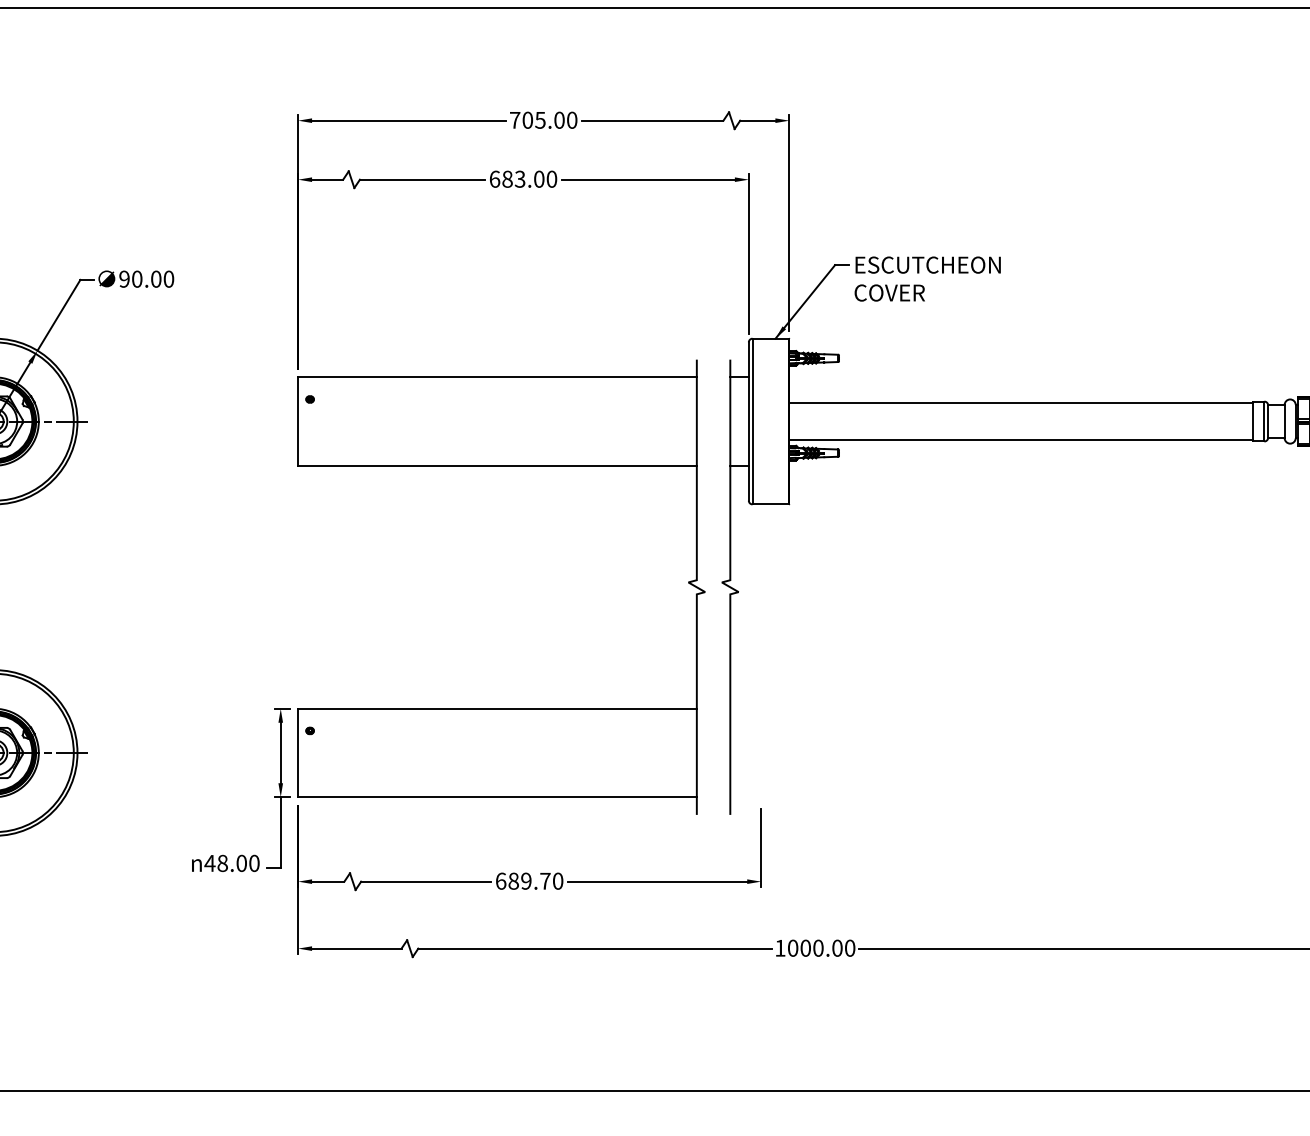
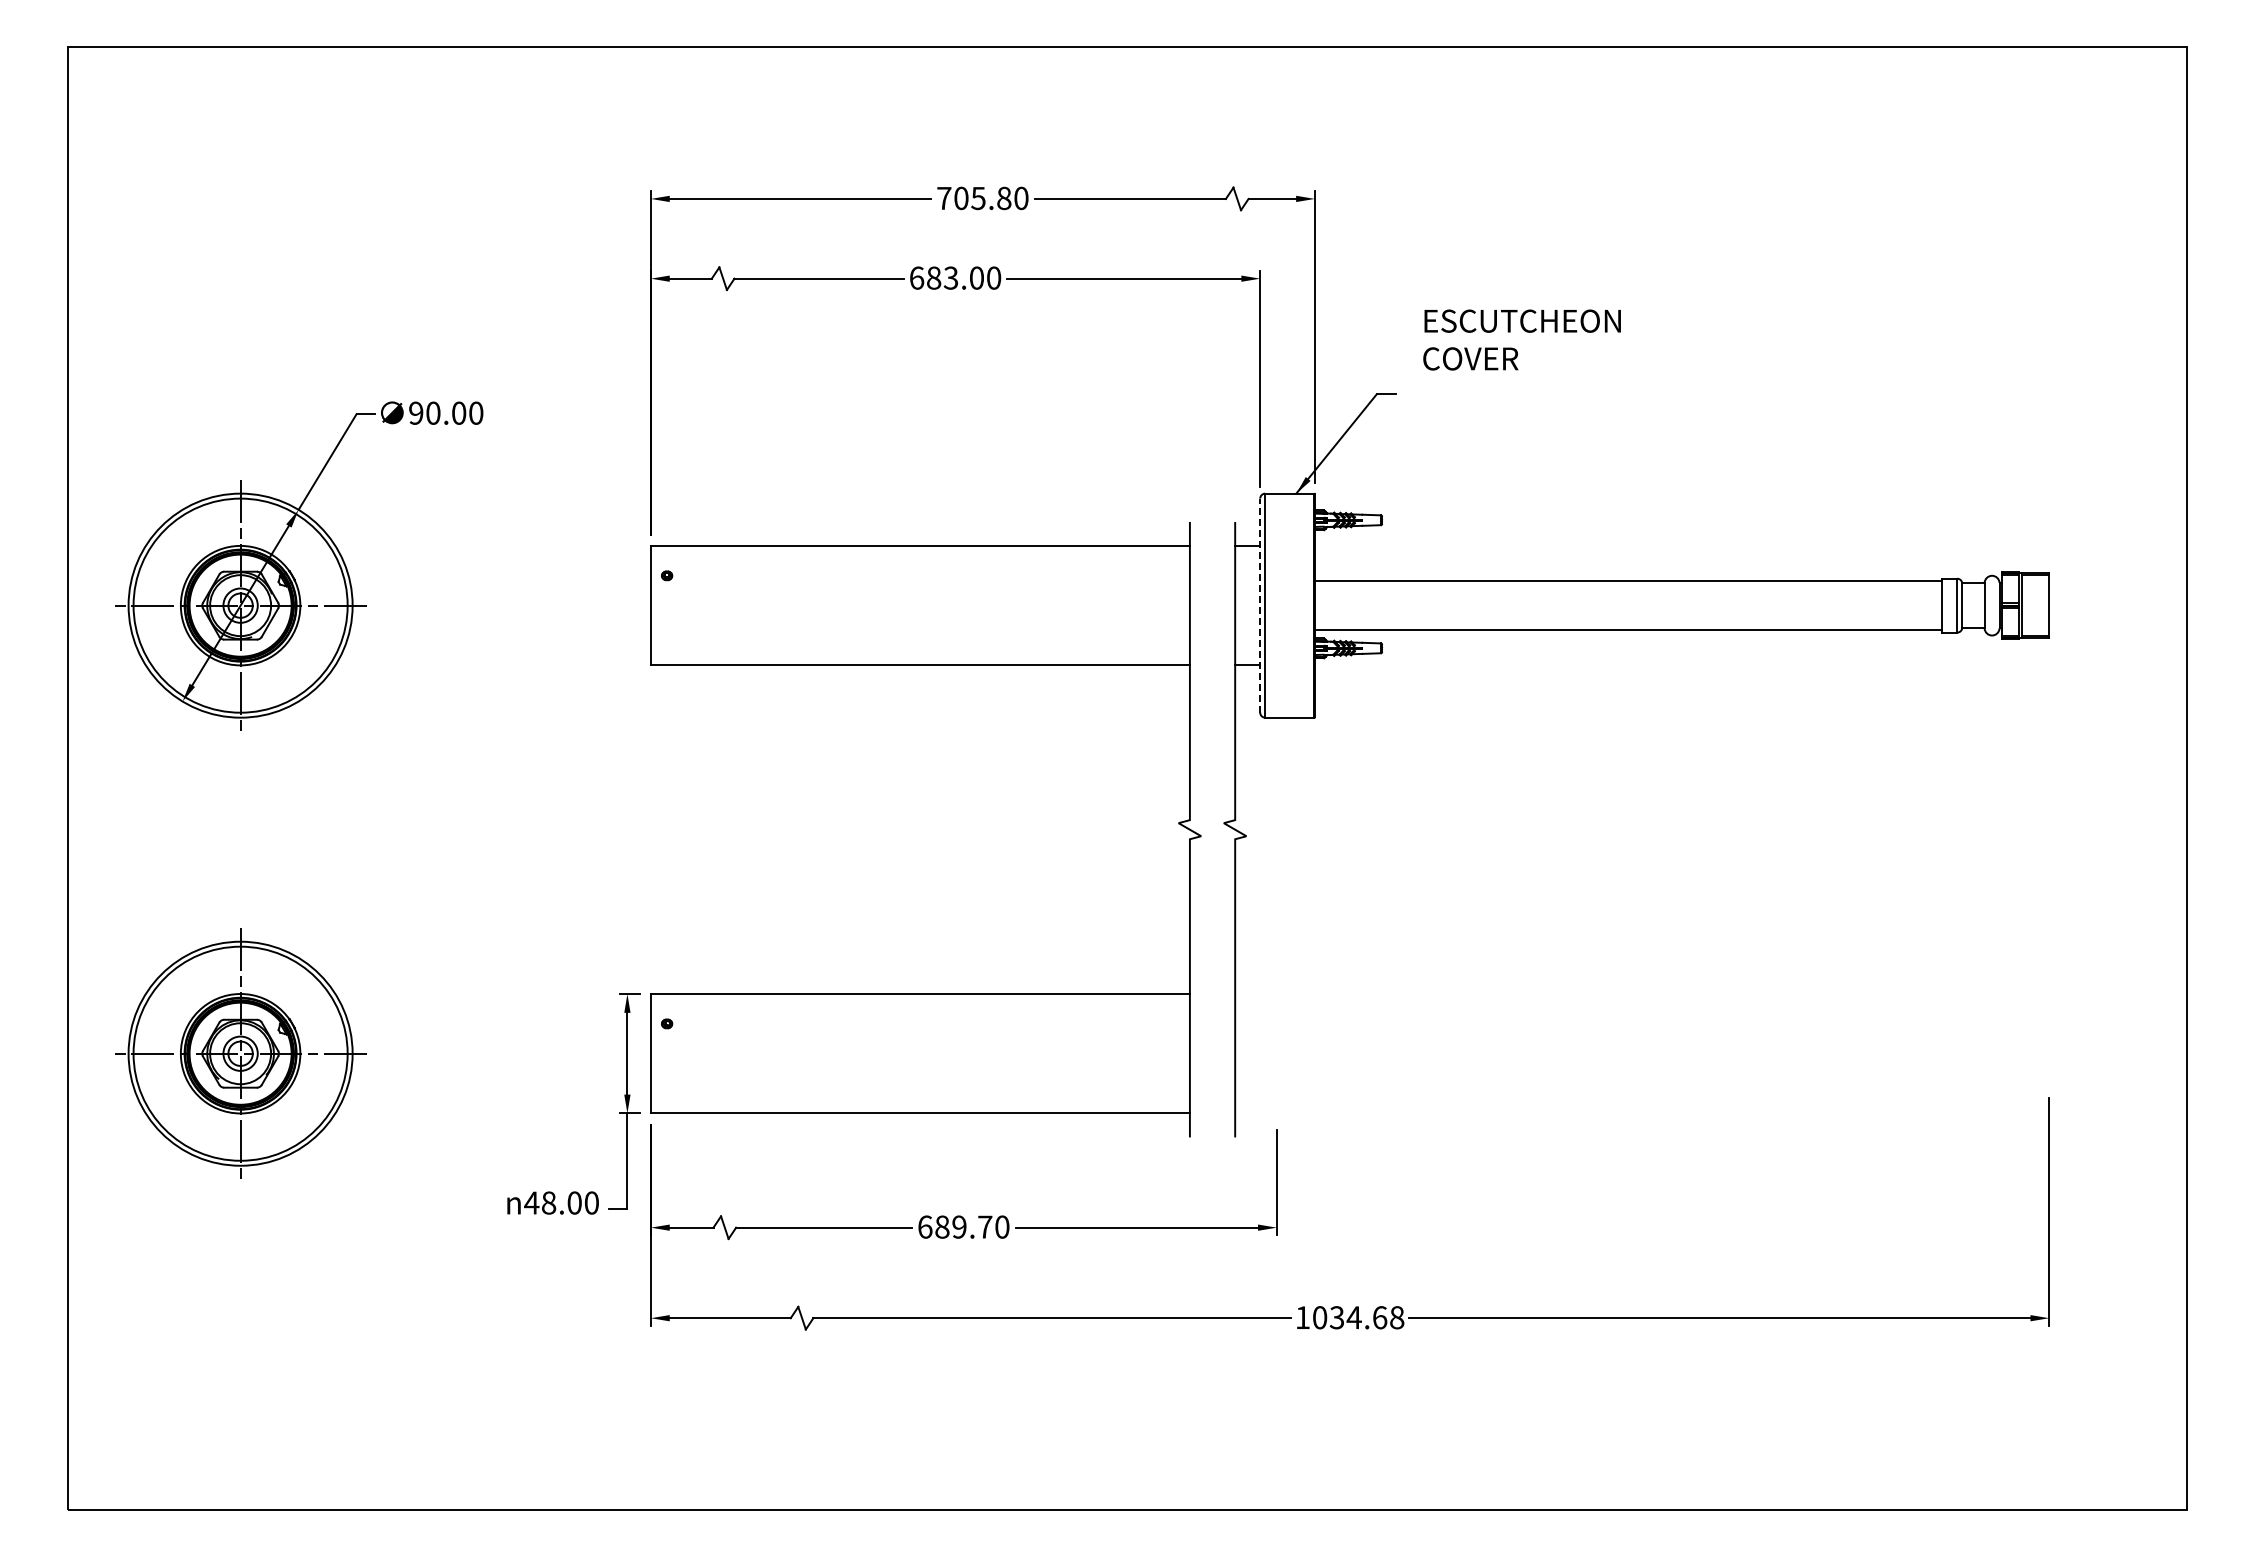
text: (559, 120) -> (1004, 198), 705.00 -> 705.80
text: (927, 278) -> (1521, 339), moved
line: (749, 421) -> (1260, 605), solid -> dashed
text: (827, 948) -> (1366, 1317), 1000.00 -> 1034.68

